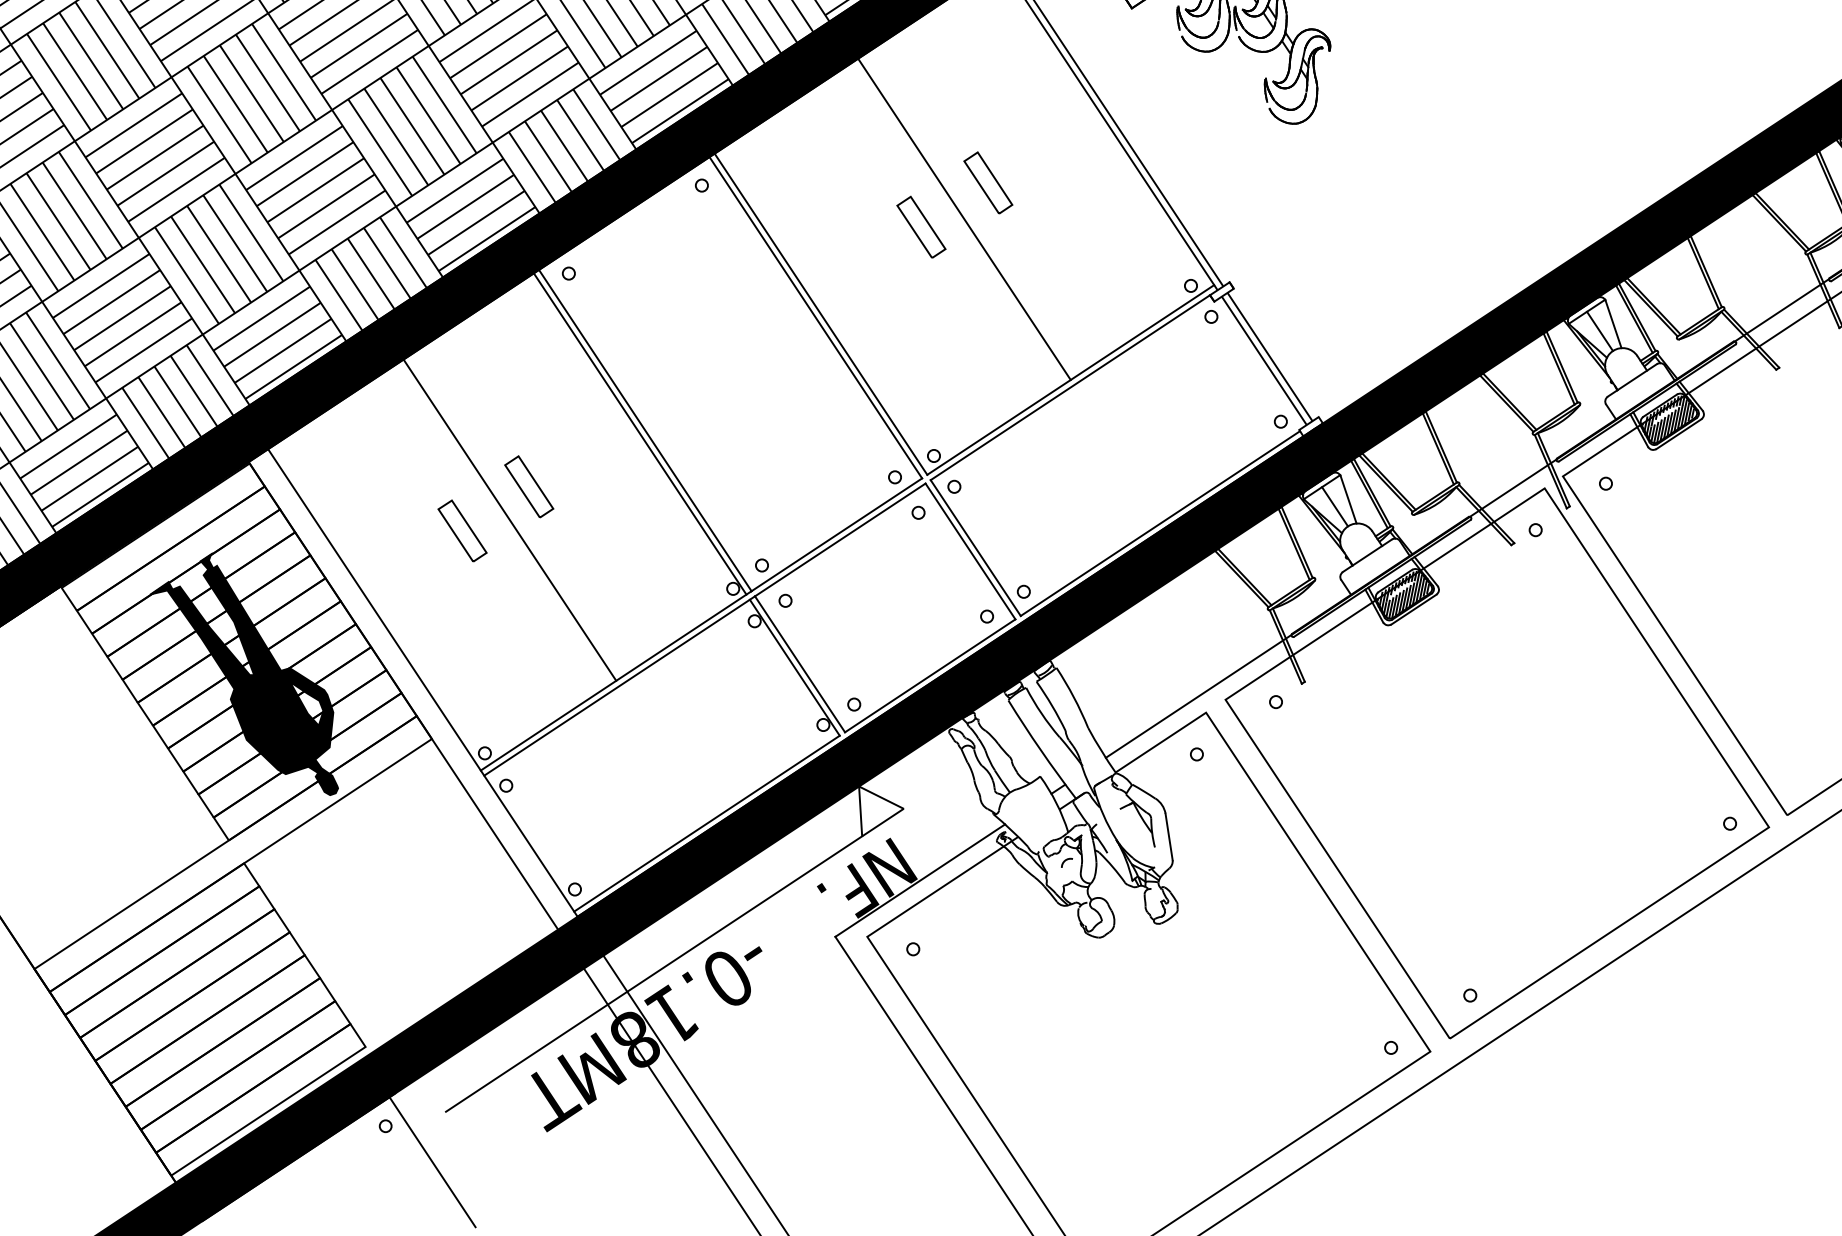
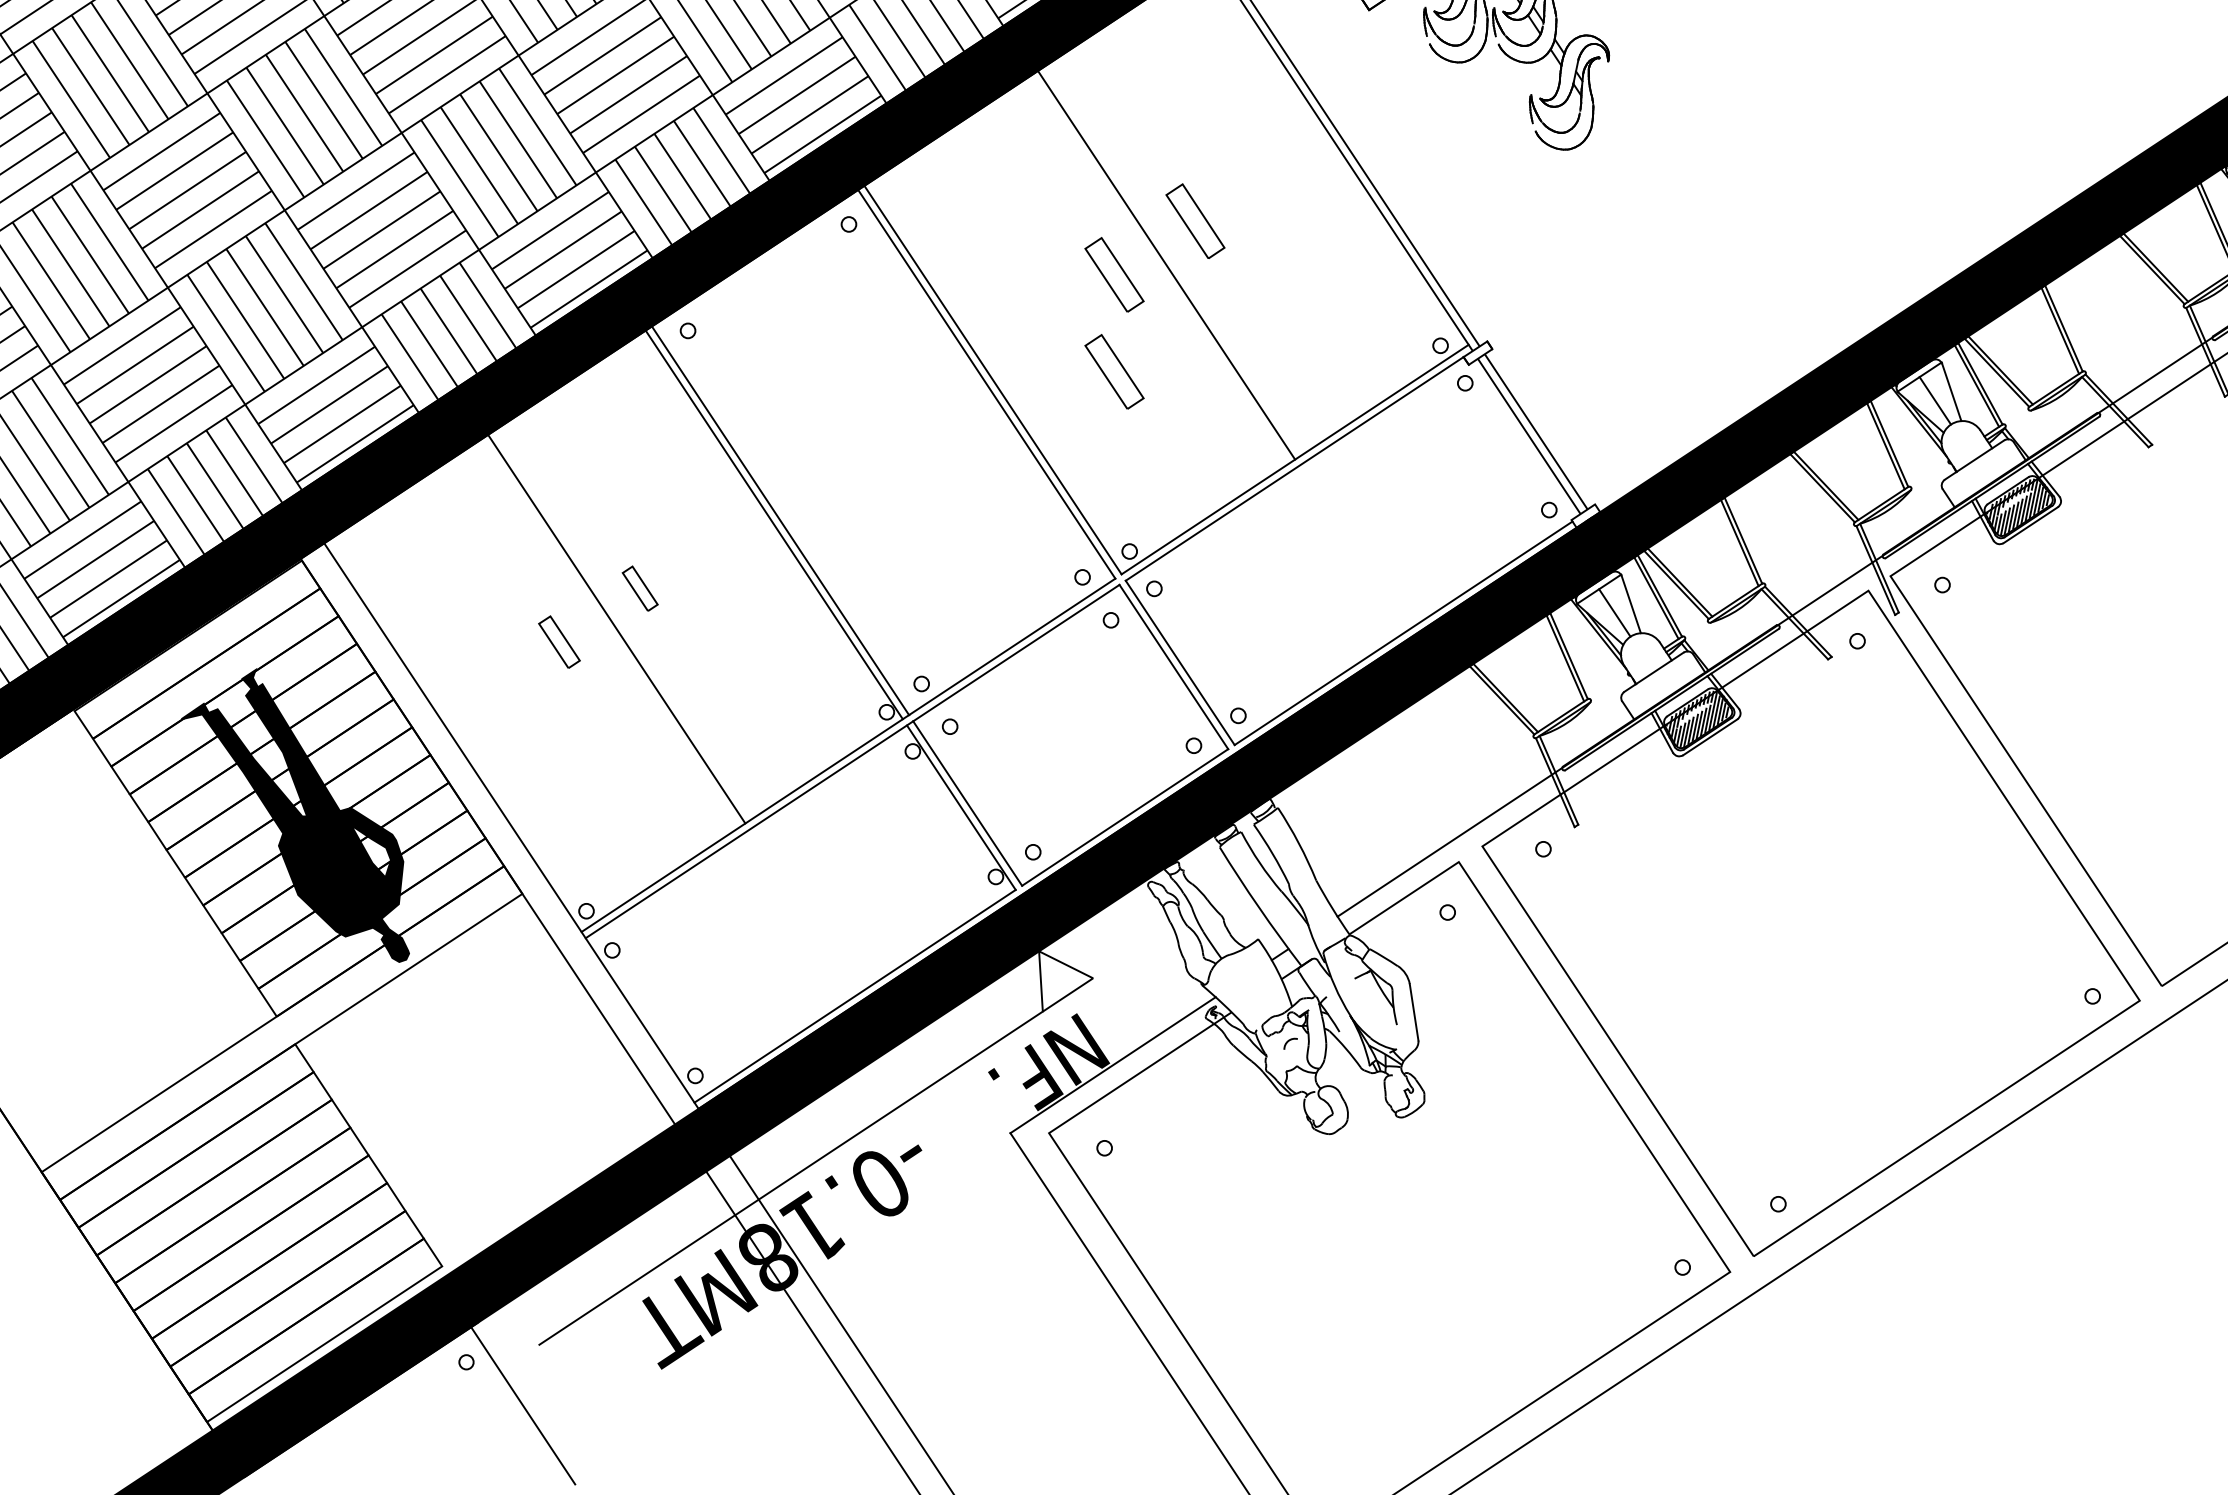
part: (921, 307) -> (1114, 371), added
part: (529, 486) -> (640, 588), size x0.6
part: (462, 530) -> (559, 641), size x0.7

